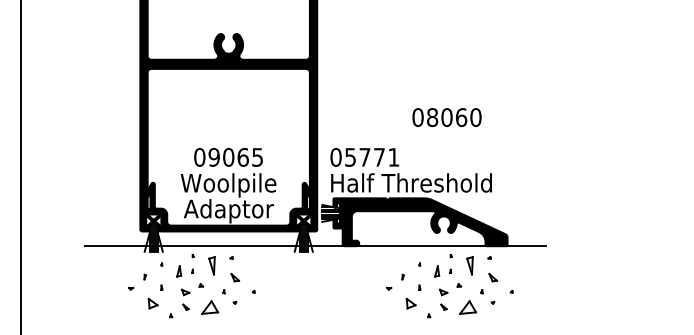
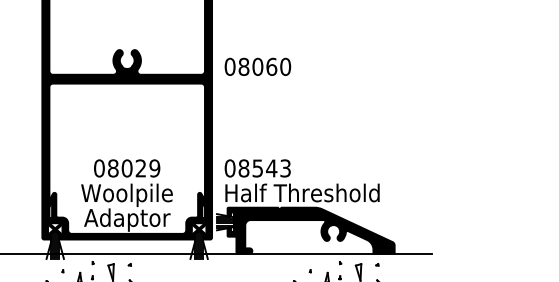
text: (446, 117) -> (257, 66), moved
text: (235, 156) -> (133, 167), 09065 -> 08029
text: (372, 156) -> (265, 167), 05771 -> 08543

